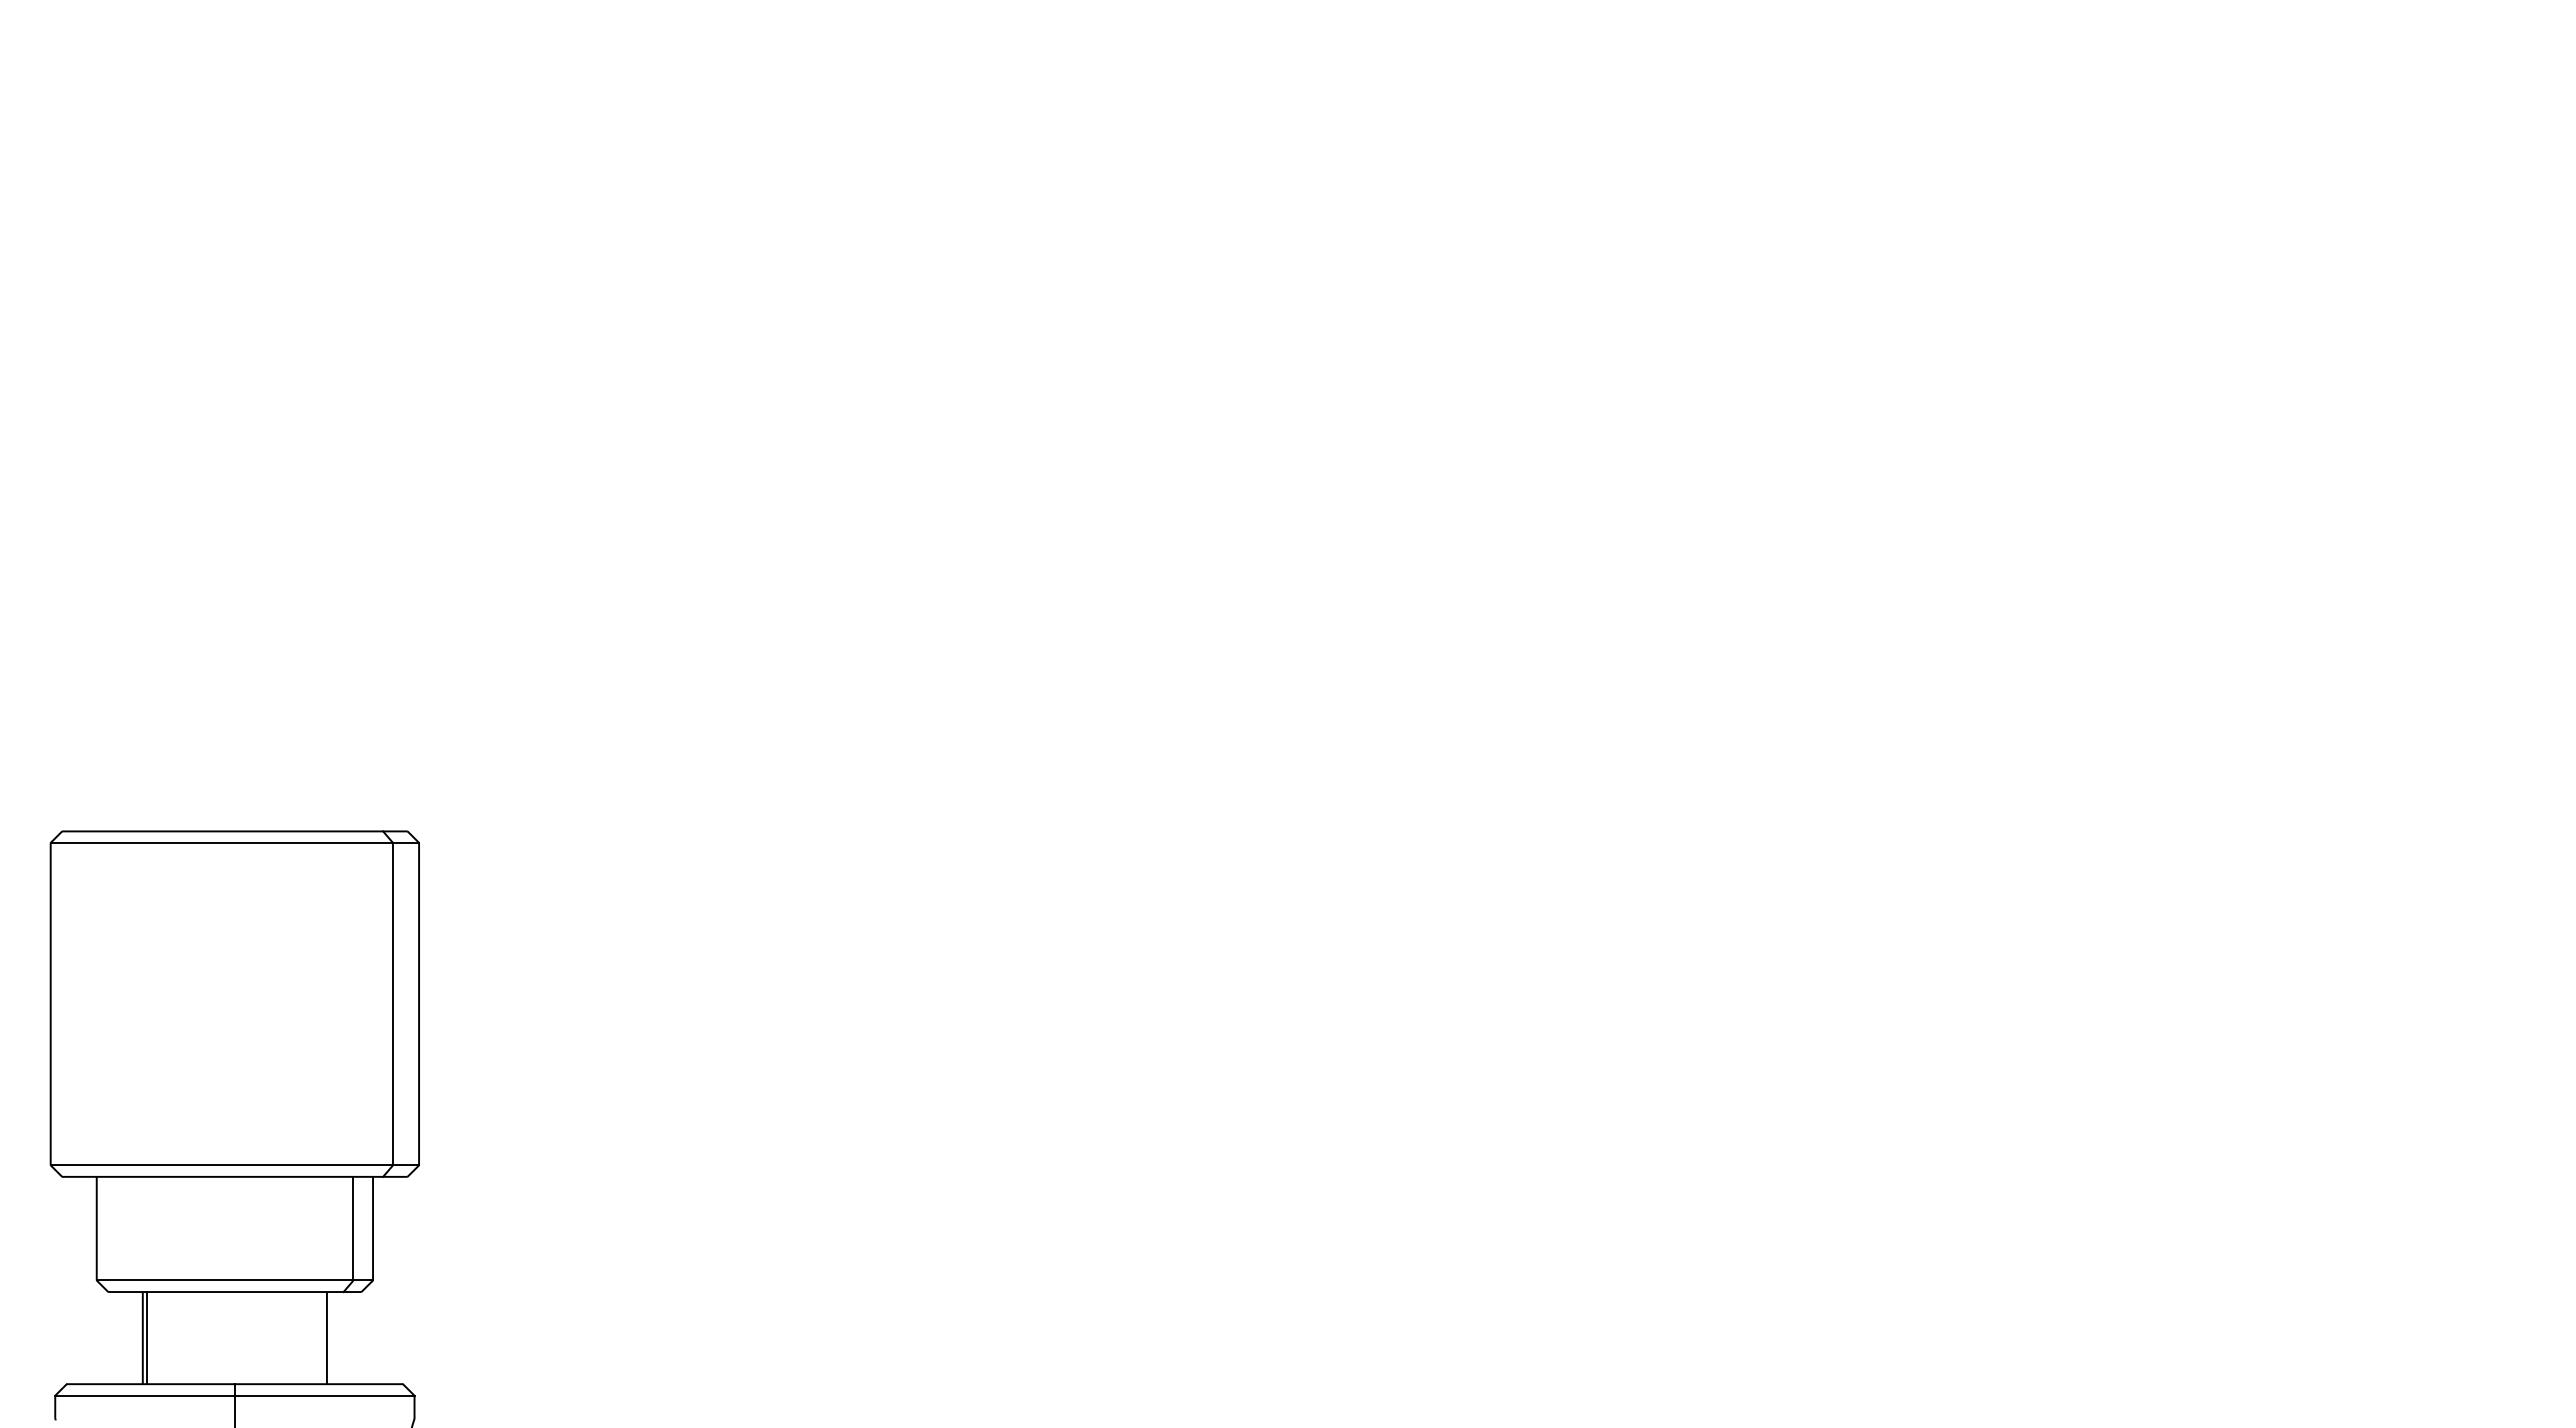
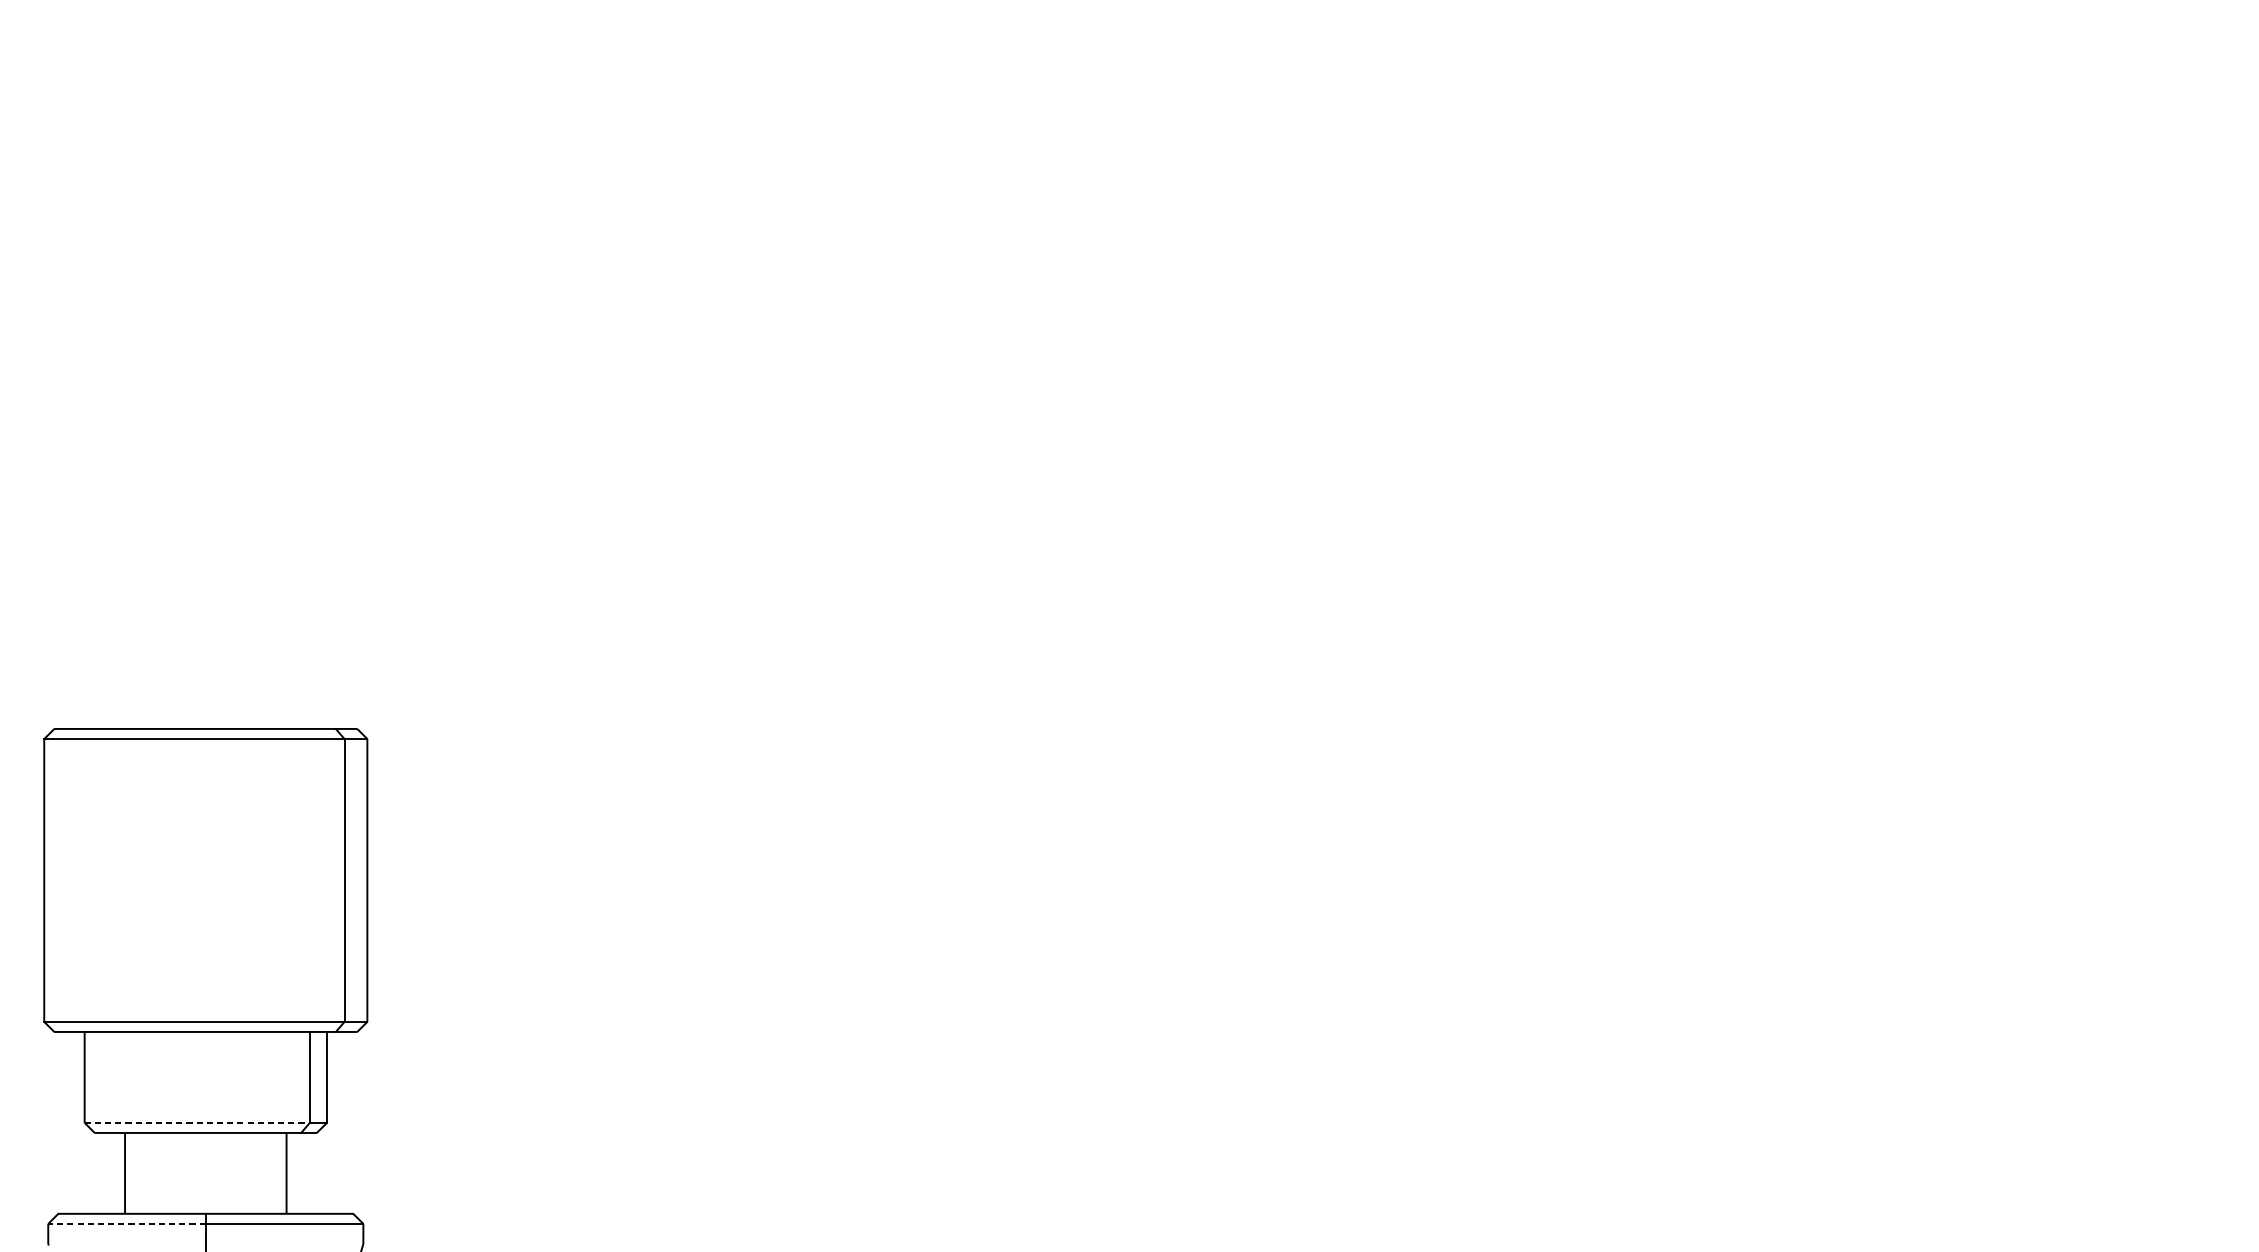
line: (225, 1280) -> (197, 1122), solid -> dashed
line: (146, 1338) -> (128, 1173), removed
line: (145, 1395) -> (127, 1223), solid -> dashed

